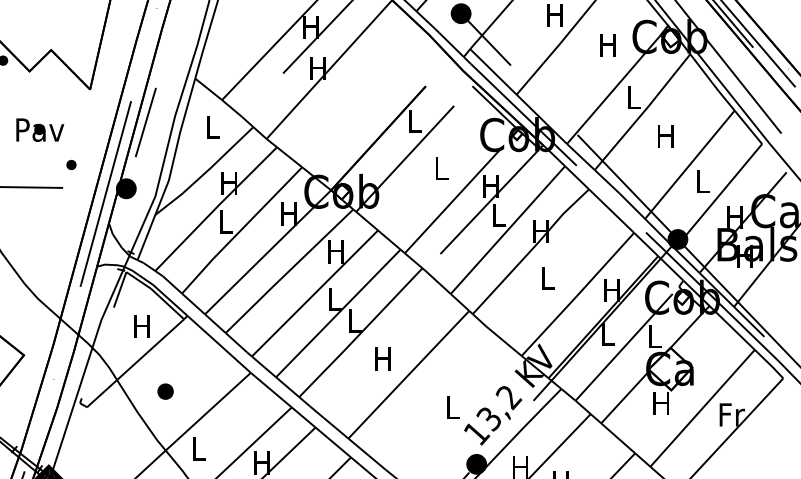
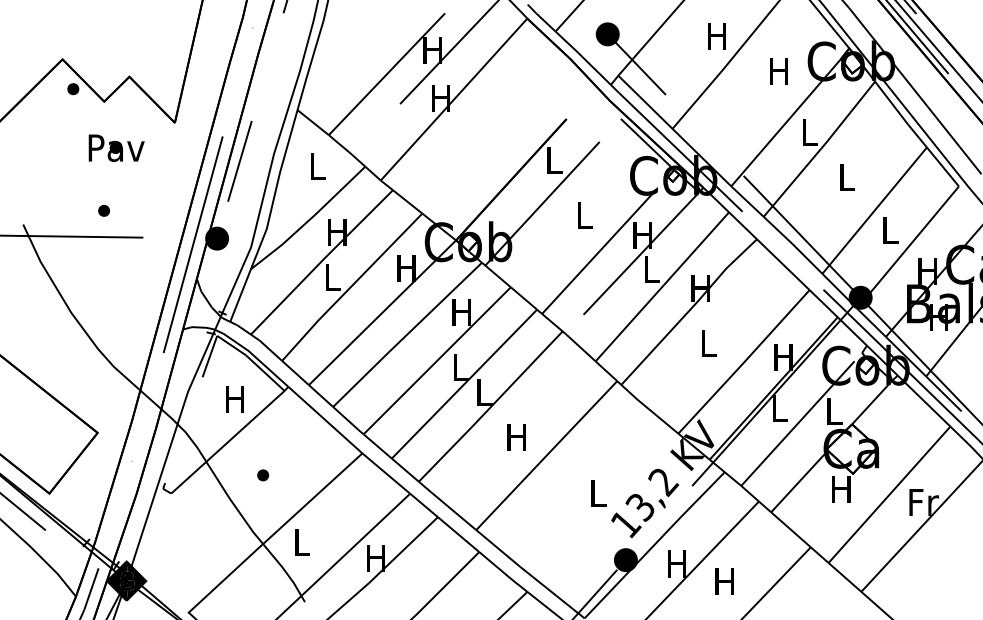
text: (40, 129) -> (116, 147), moved
text: (665, 136) -> (846, 177), H -> L
part: (70, 164) -> (103, 210), moved
part: (166, 391) -> (263, 475), size x0.62

